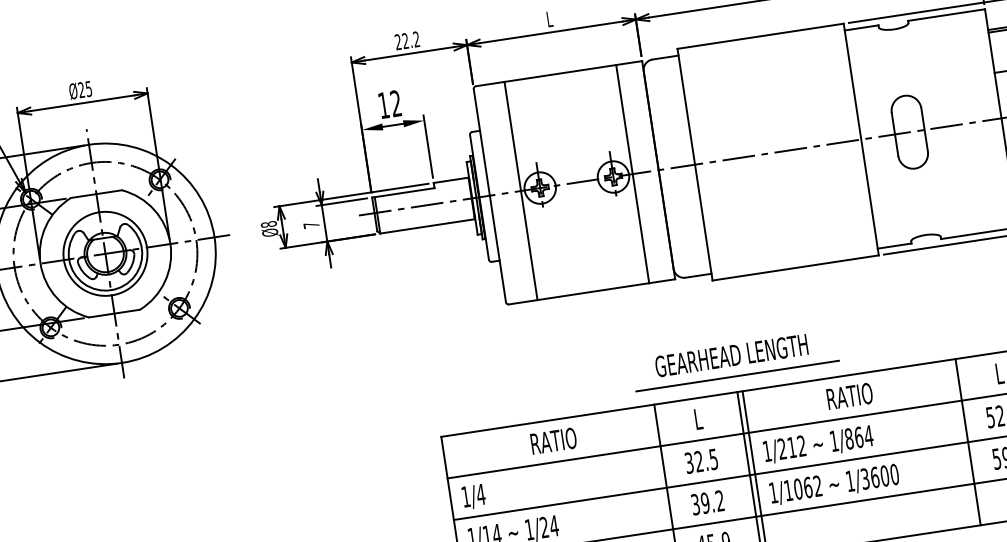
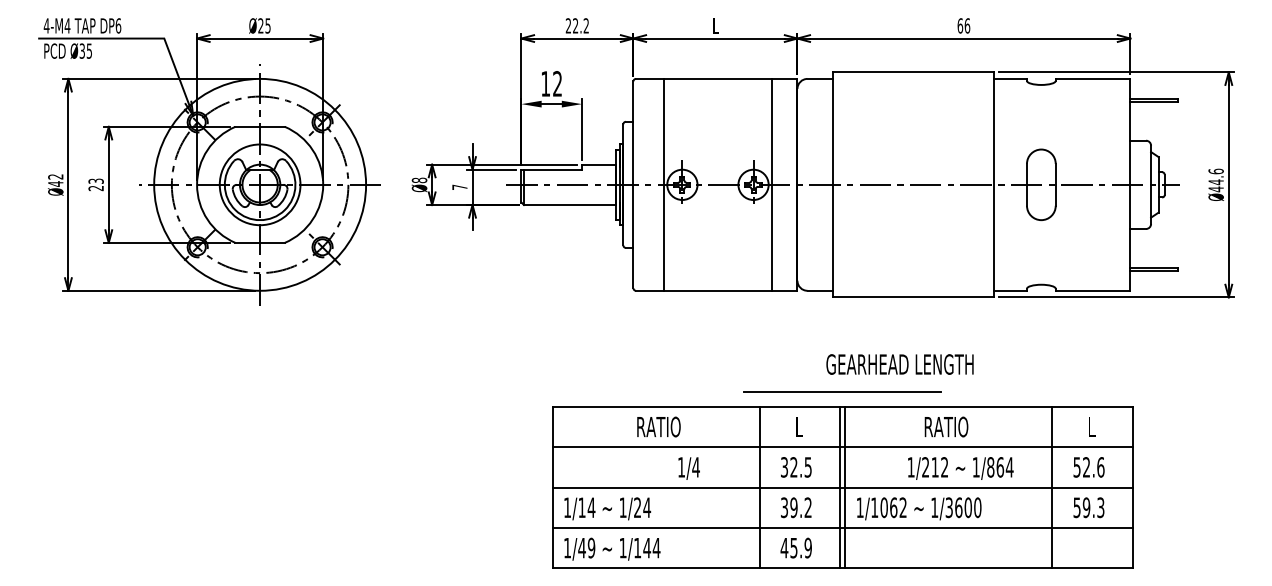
text: (731, 355) -> (899, 364), moved
text: (818, 444) -> (960, 468), moved
text: (473, 496) -> (688, 468), moved

